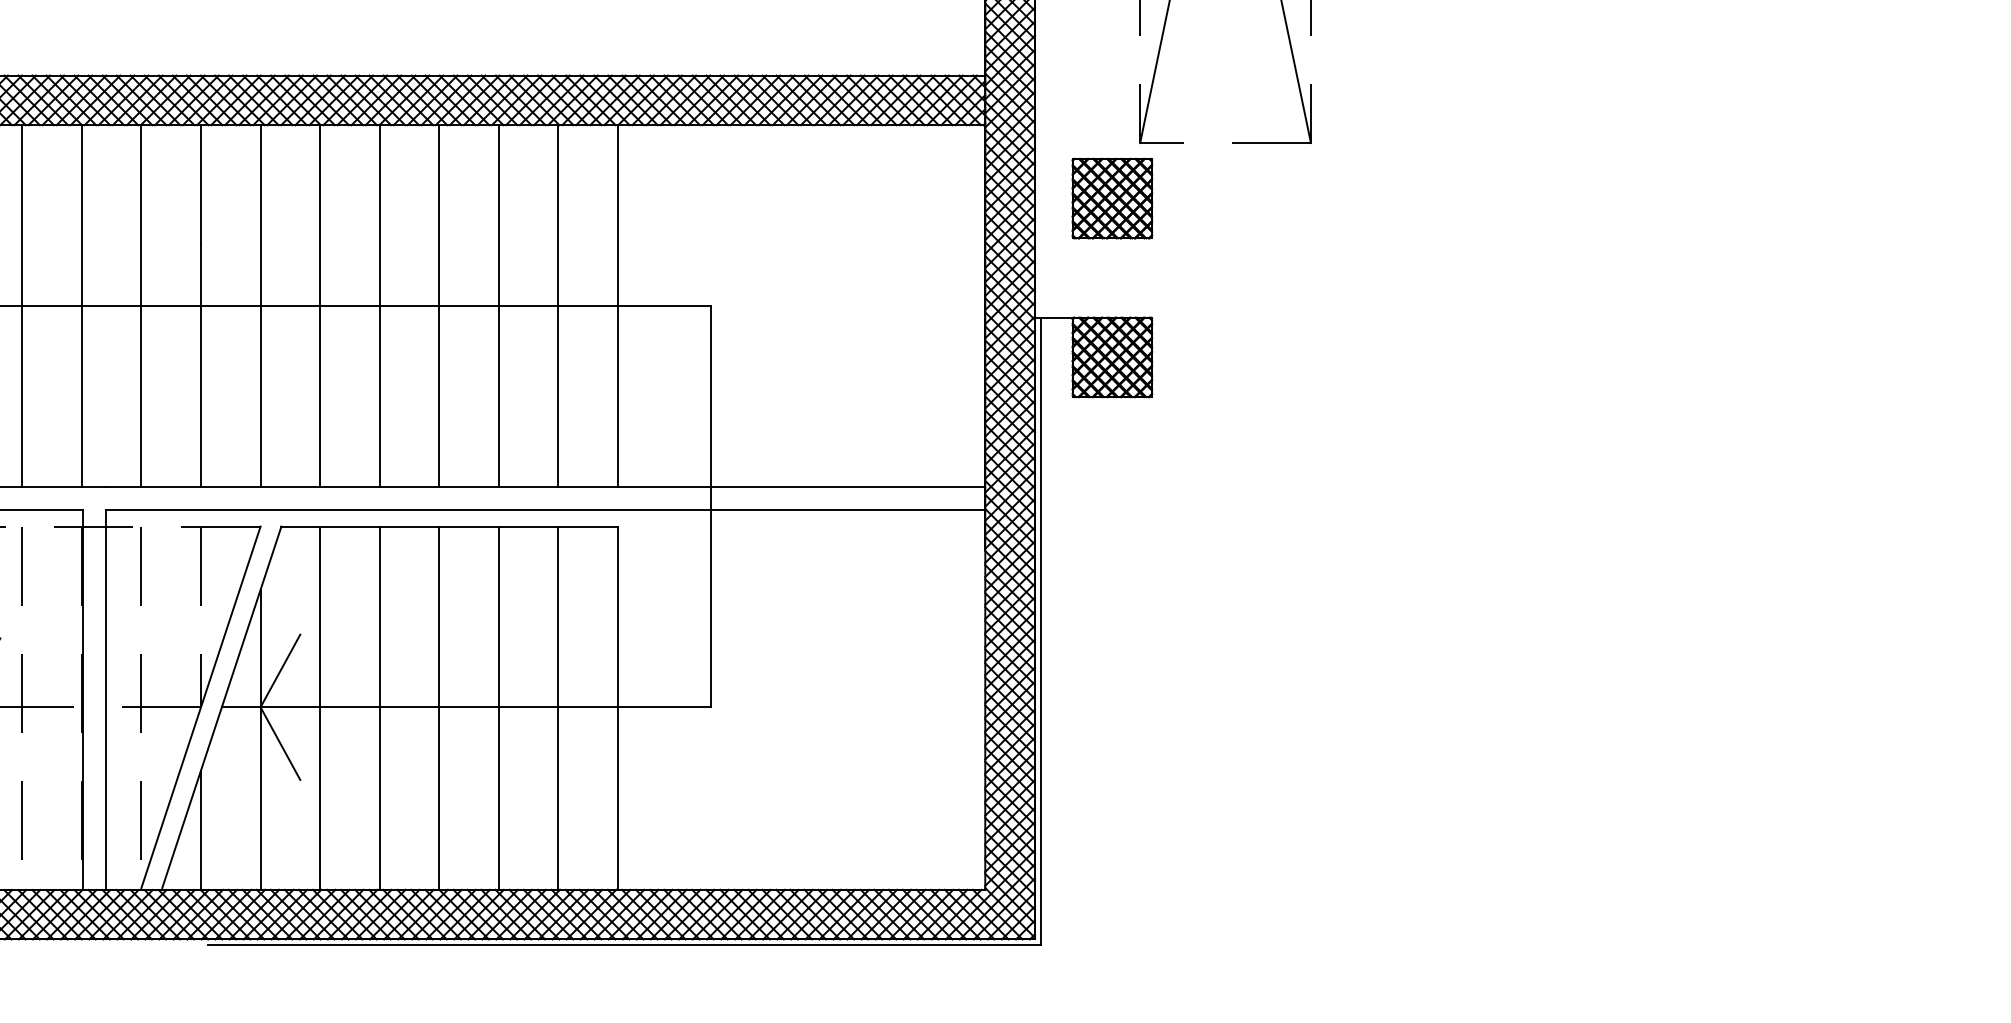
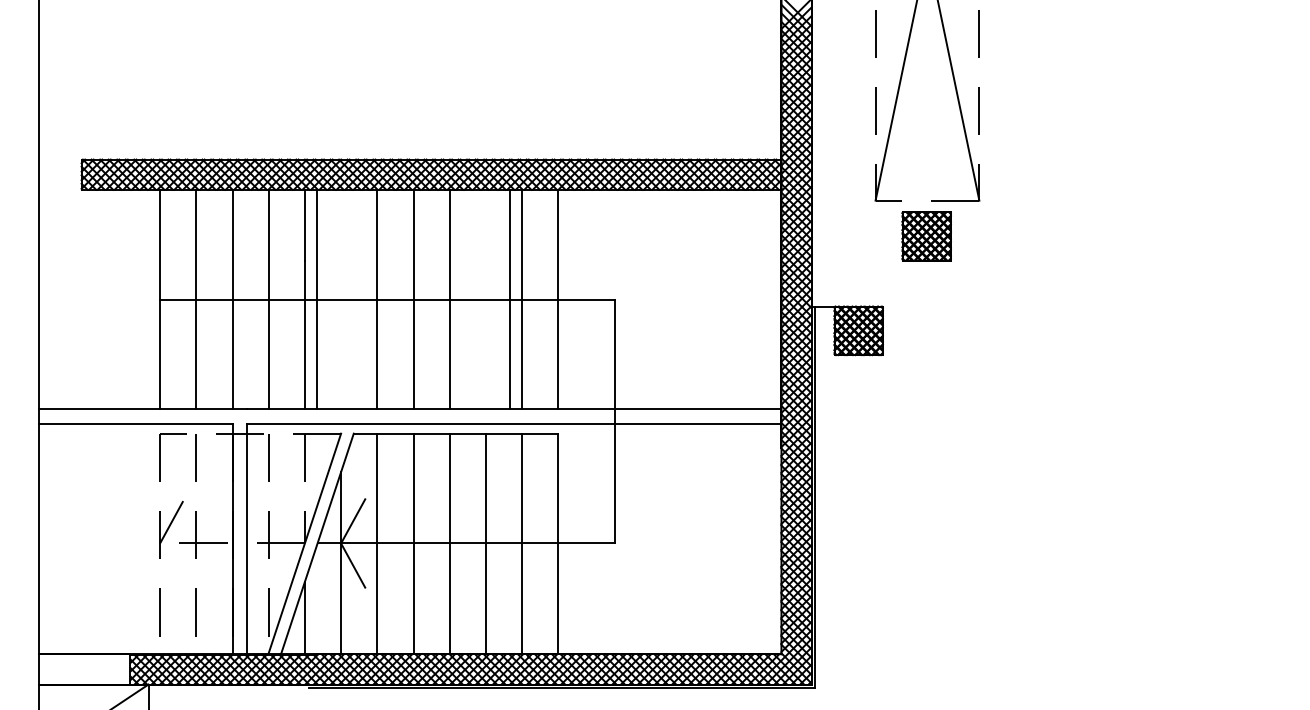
part: (1112, 198) -> (926, 236), moved
line: (261, 305) -> (317, 299), moved
line: (498, 305) -> (509, 299), moved

